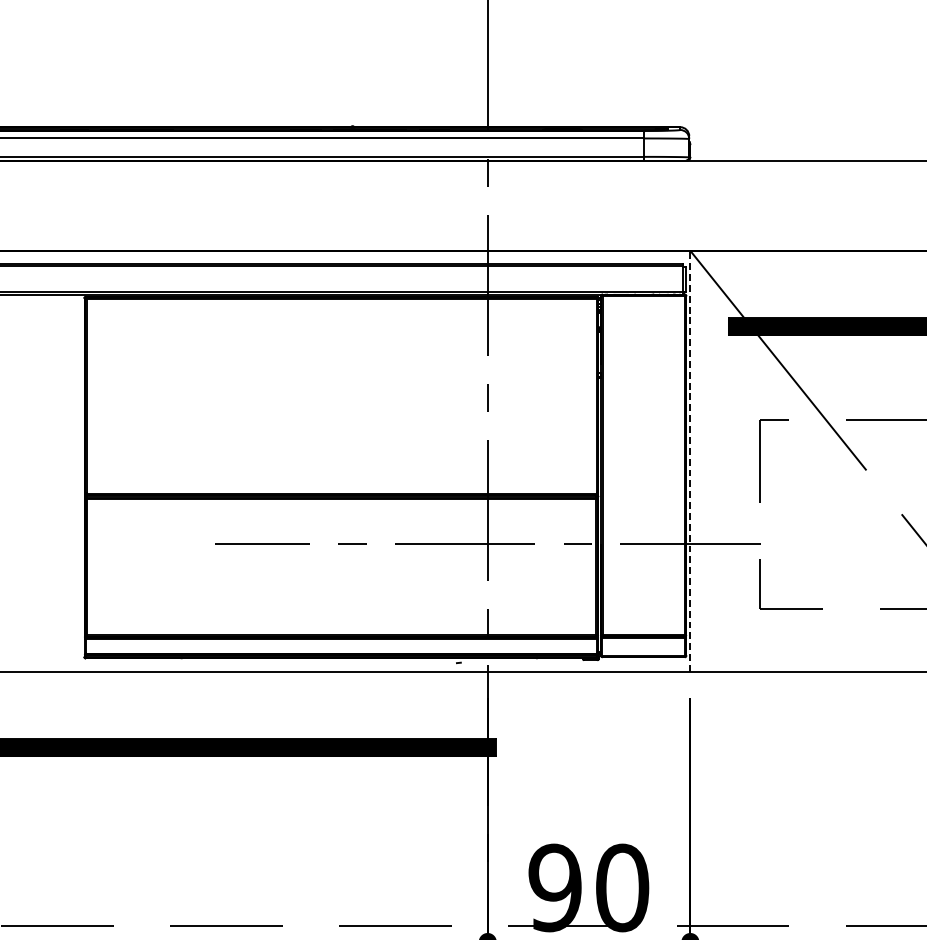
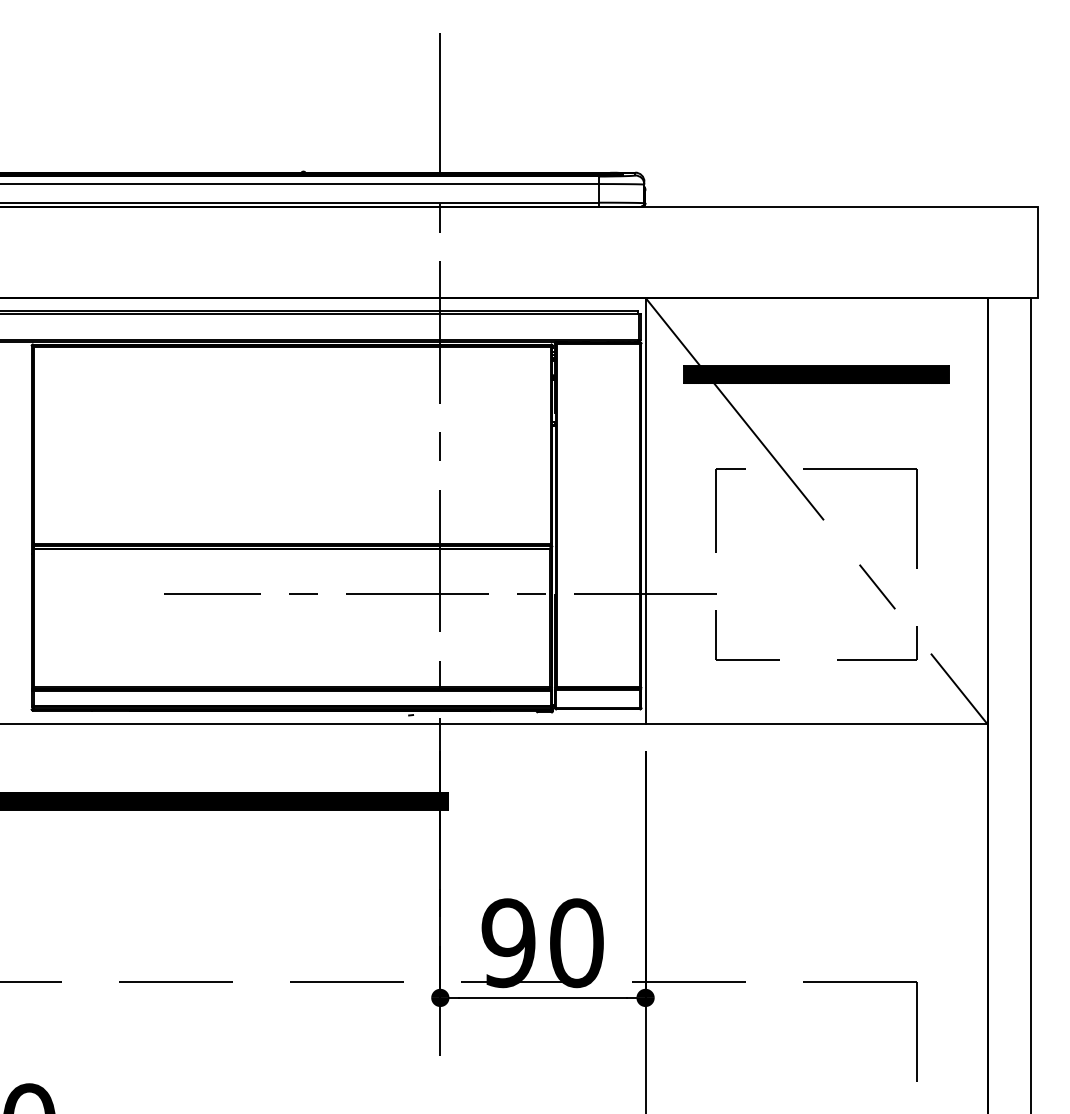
line: (690, 460) -> (645, 510), dashed -> solid

